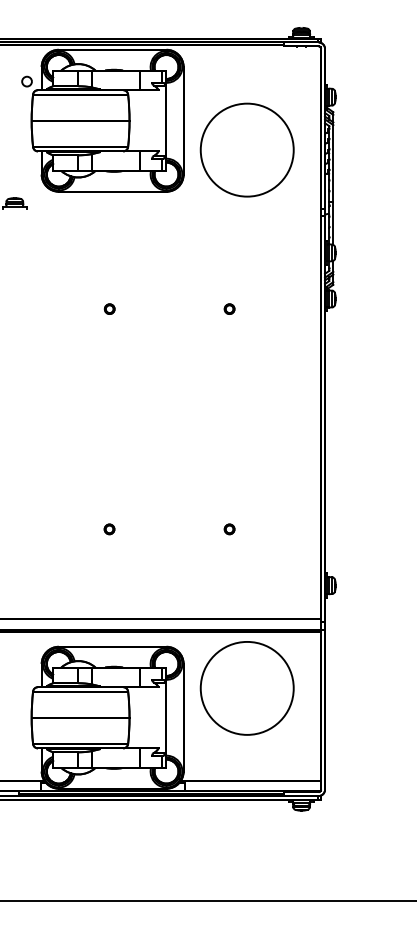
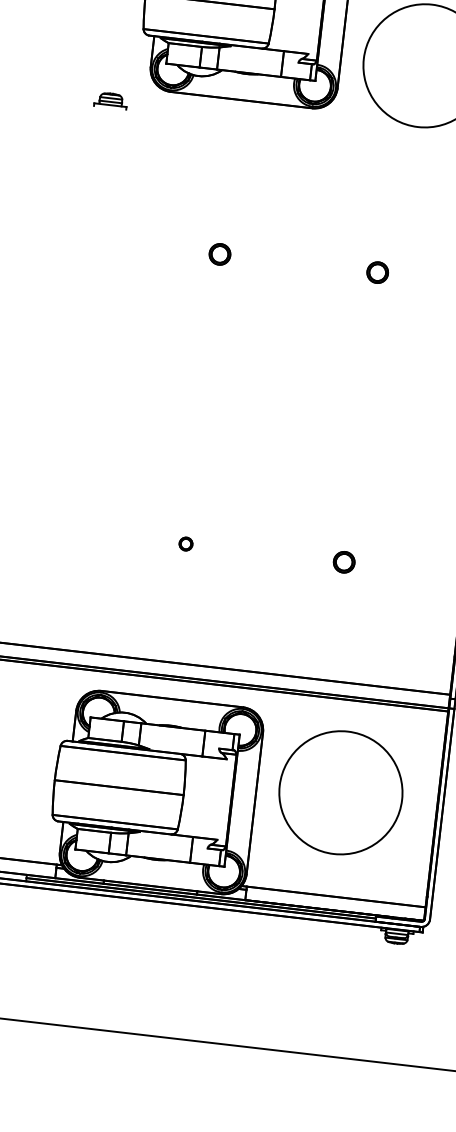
part: (109, 308) -> (219, 253), size x1.6
part: (229, 308) -> (377, 271), size x1.6
part: (229, 529) -> (343, 562), size x1.6
part: (246, 688) -> (339, 792), moved

